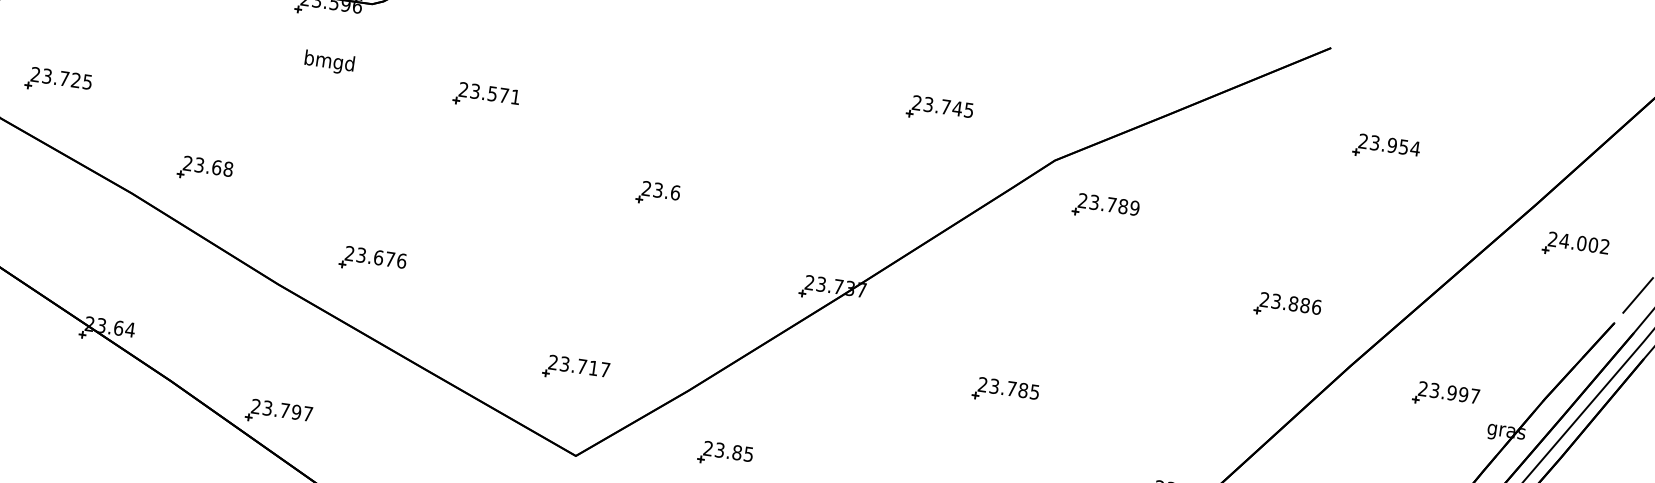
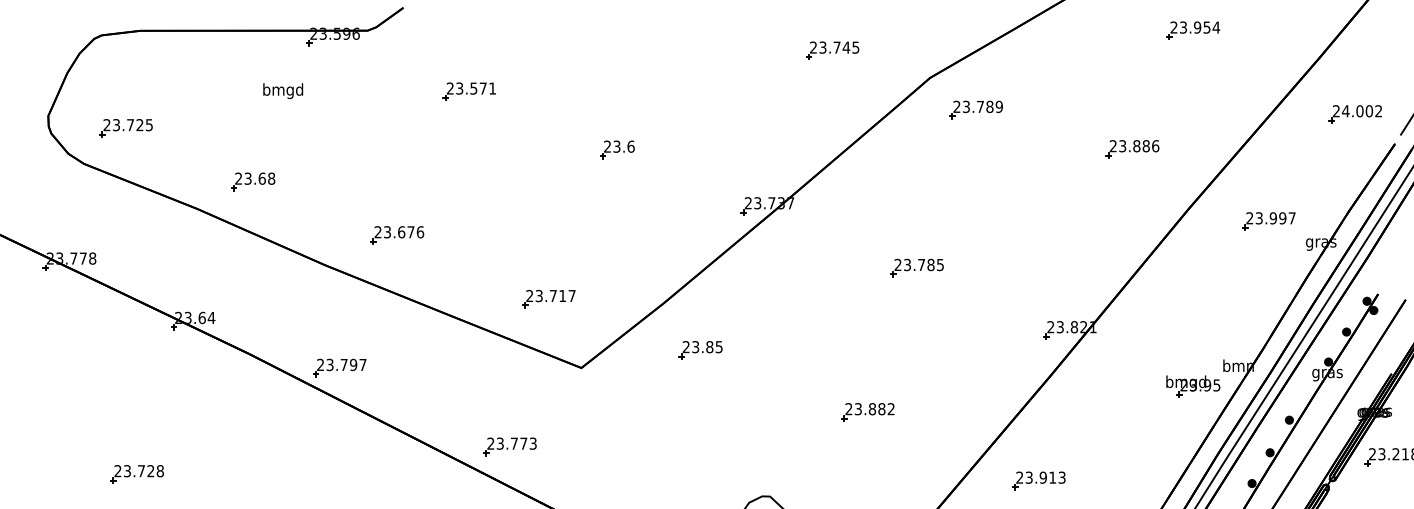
text: (329, 61) -> (283, 90), moved
part: (1574, 246) -> (1354, 114), moved
part: (1287, 307) -> (1132, 149), moved
part: (575, 368) -> (548, 298), moved

